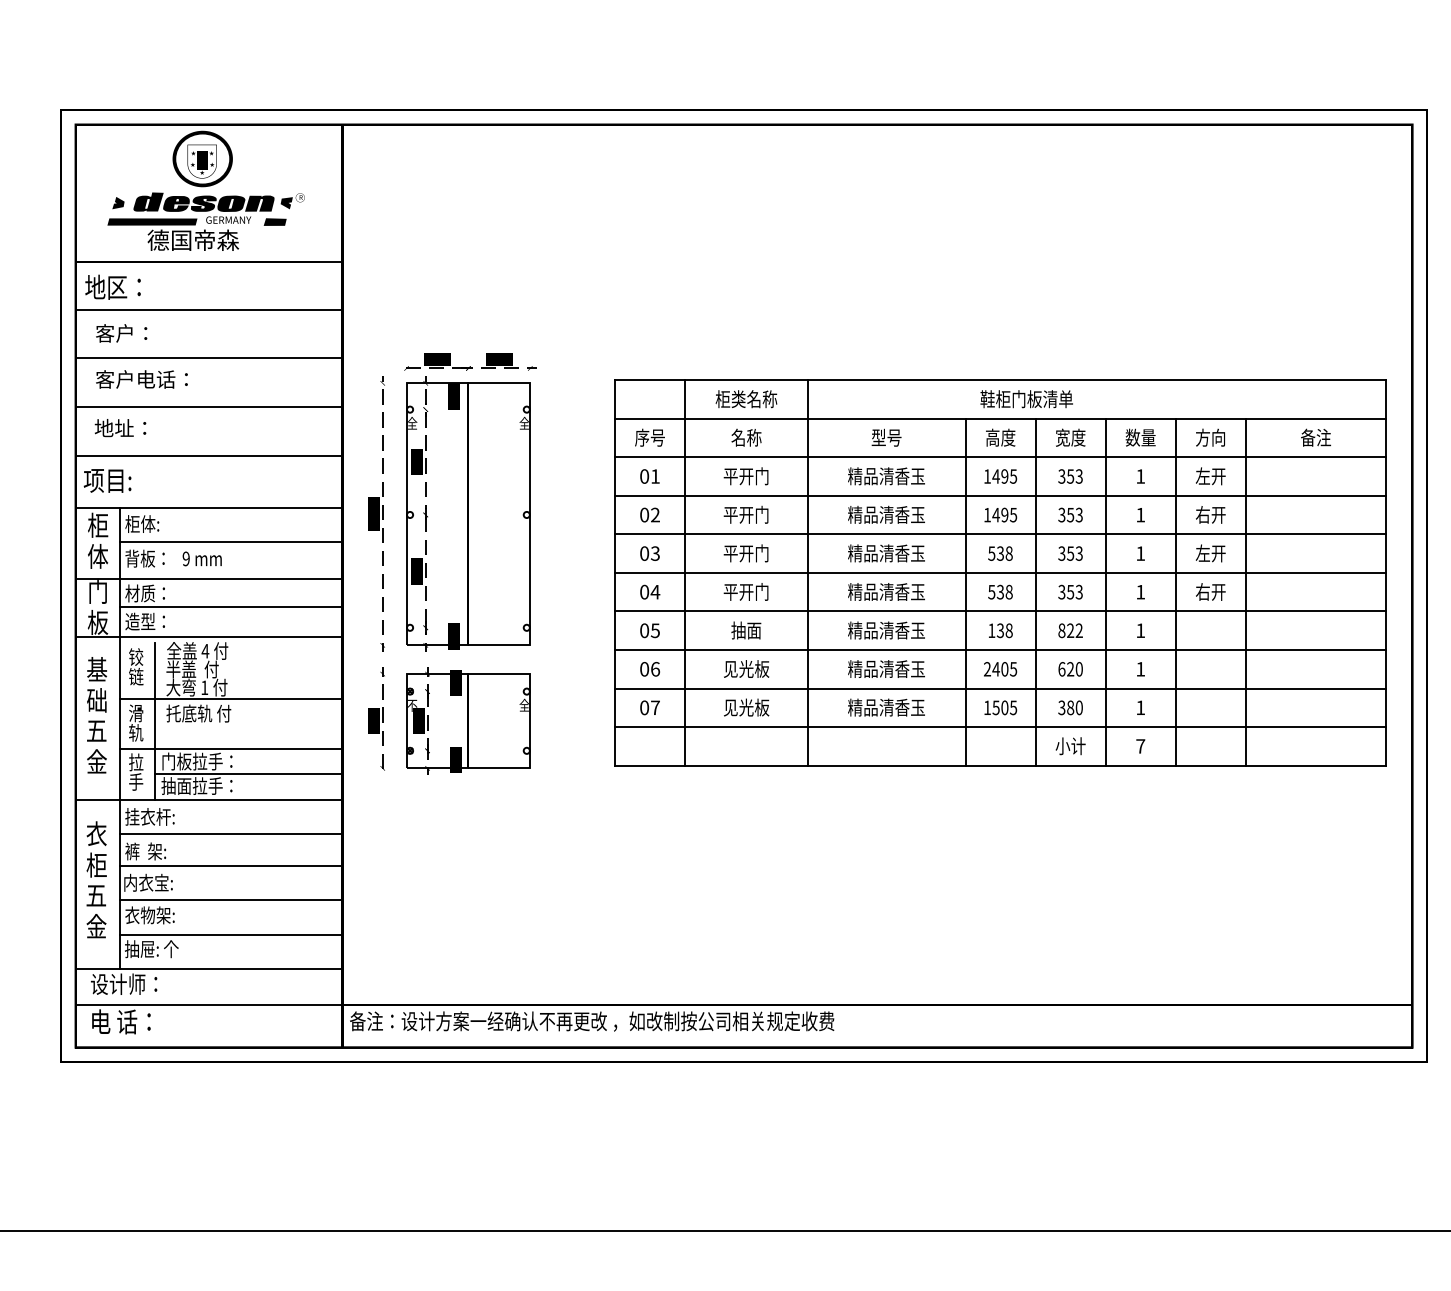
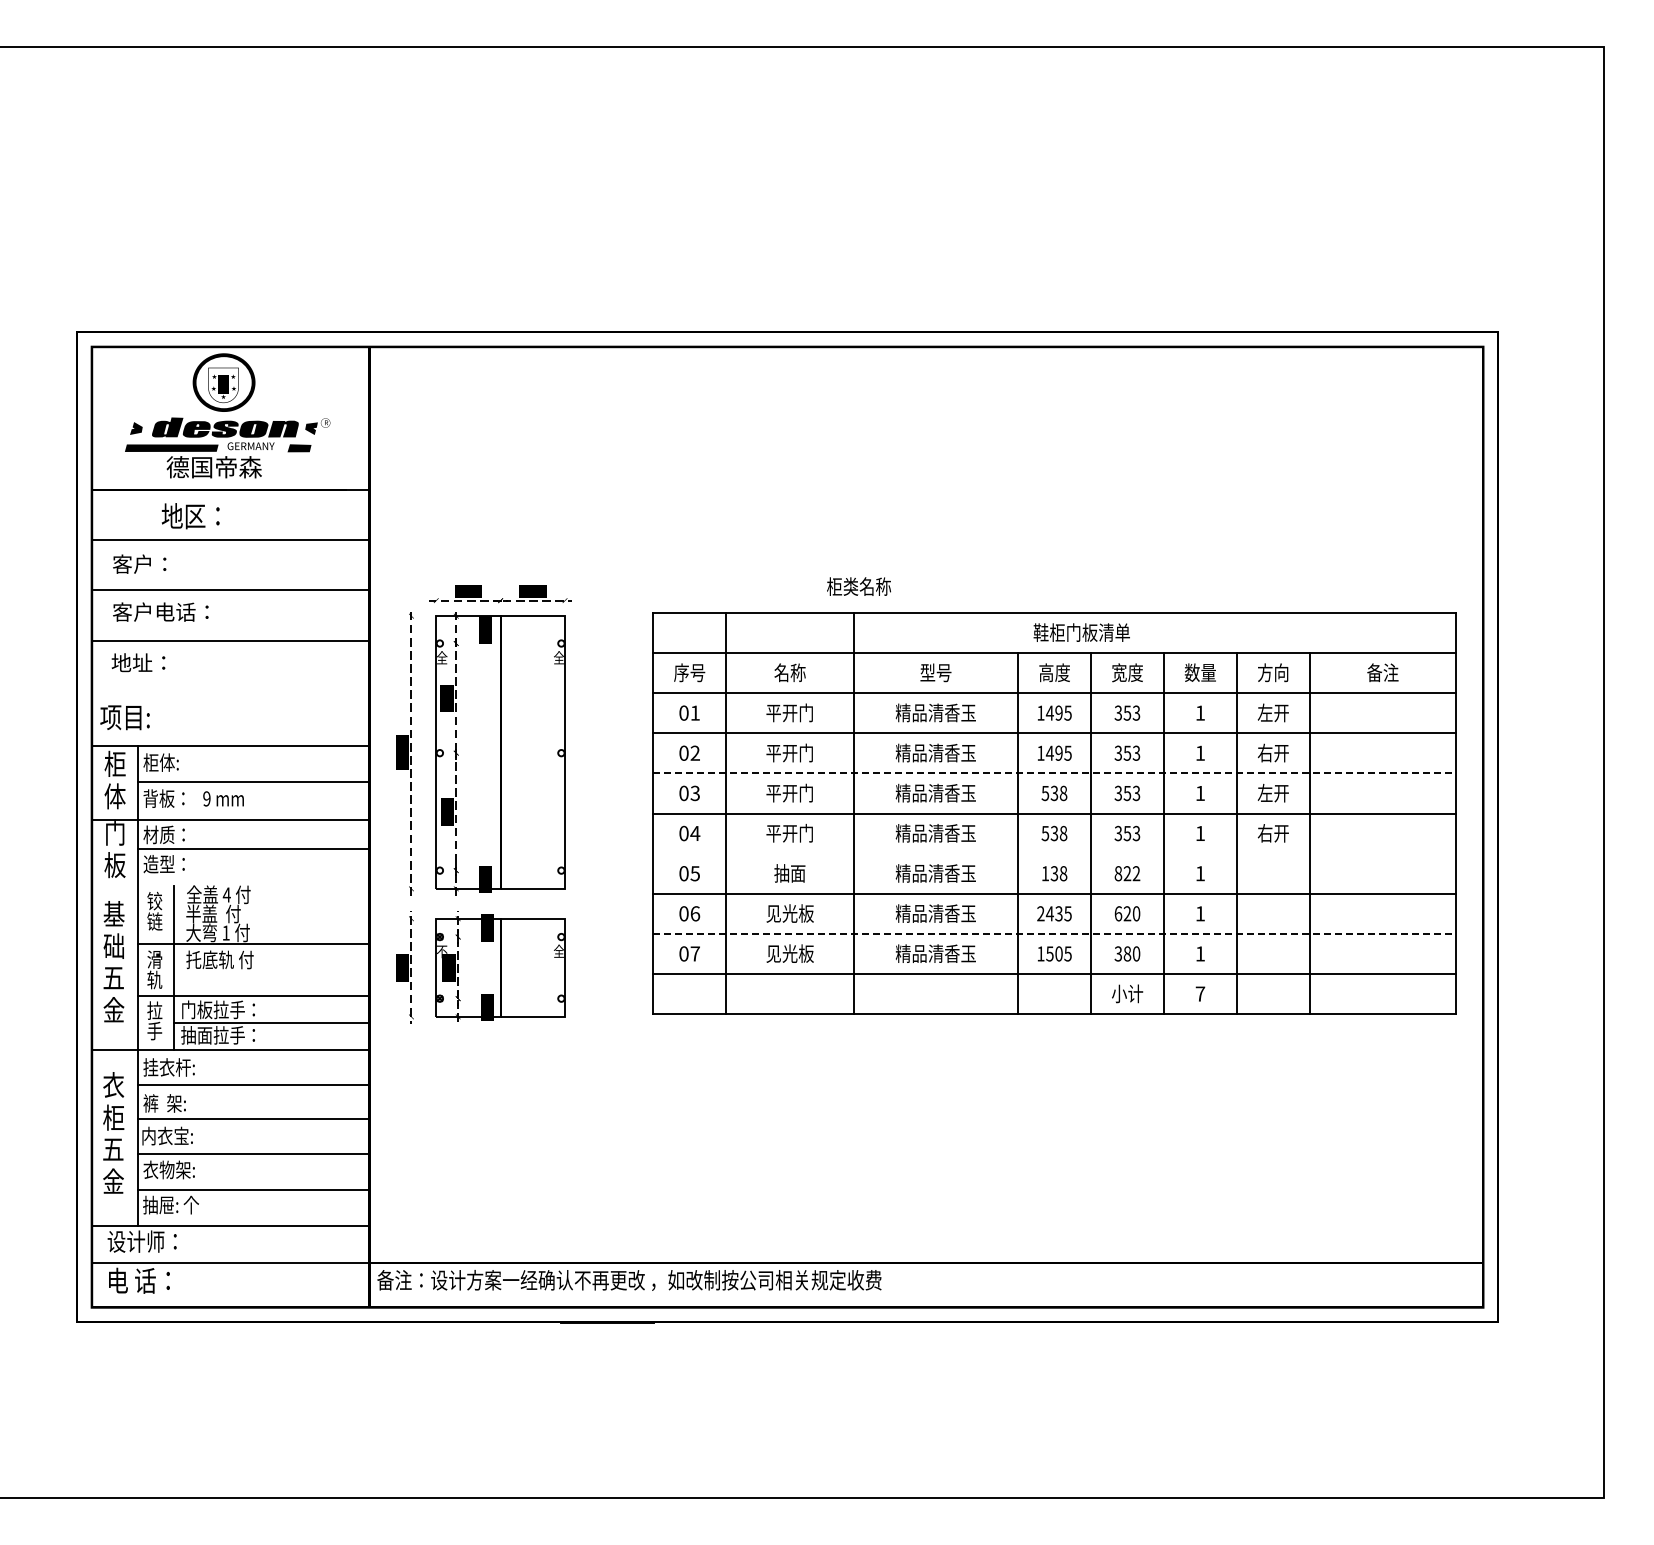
text: (112, 287) -> (190, 516), moved
text: (745, 399) -> (858, 586), moved
line: (208, 455) -> (230, 691), removed
line: (1001, 534) -> (1055, 773), solid -> dashed
line: (1000, 611) -> (1054, 853), removed
line: (208, 637) -> (230, 880), removed
text: (1004, 669) -> (1058, 913), 2405 -> 2435
line: (1001, 688) -> (1055, 933), solid -> dashed

